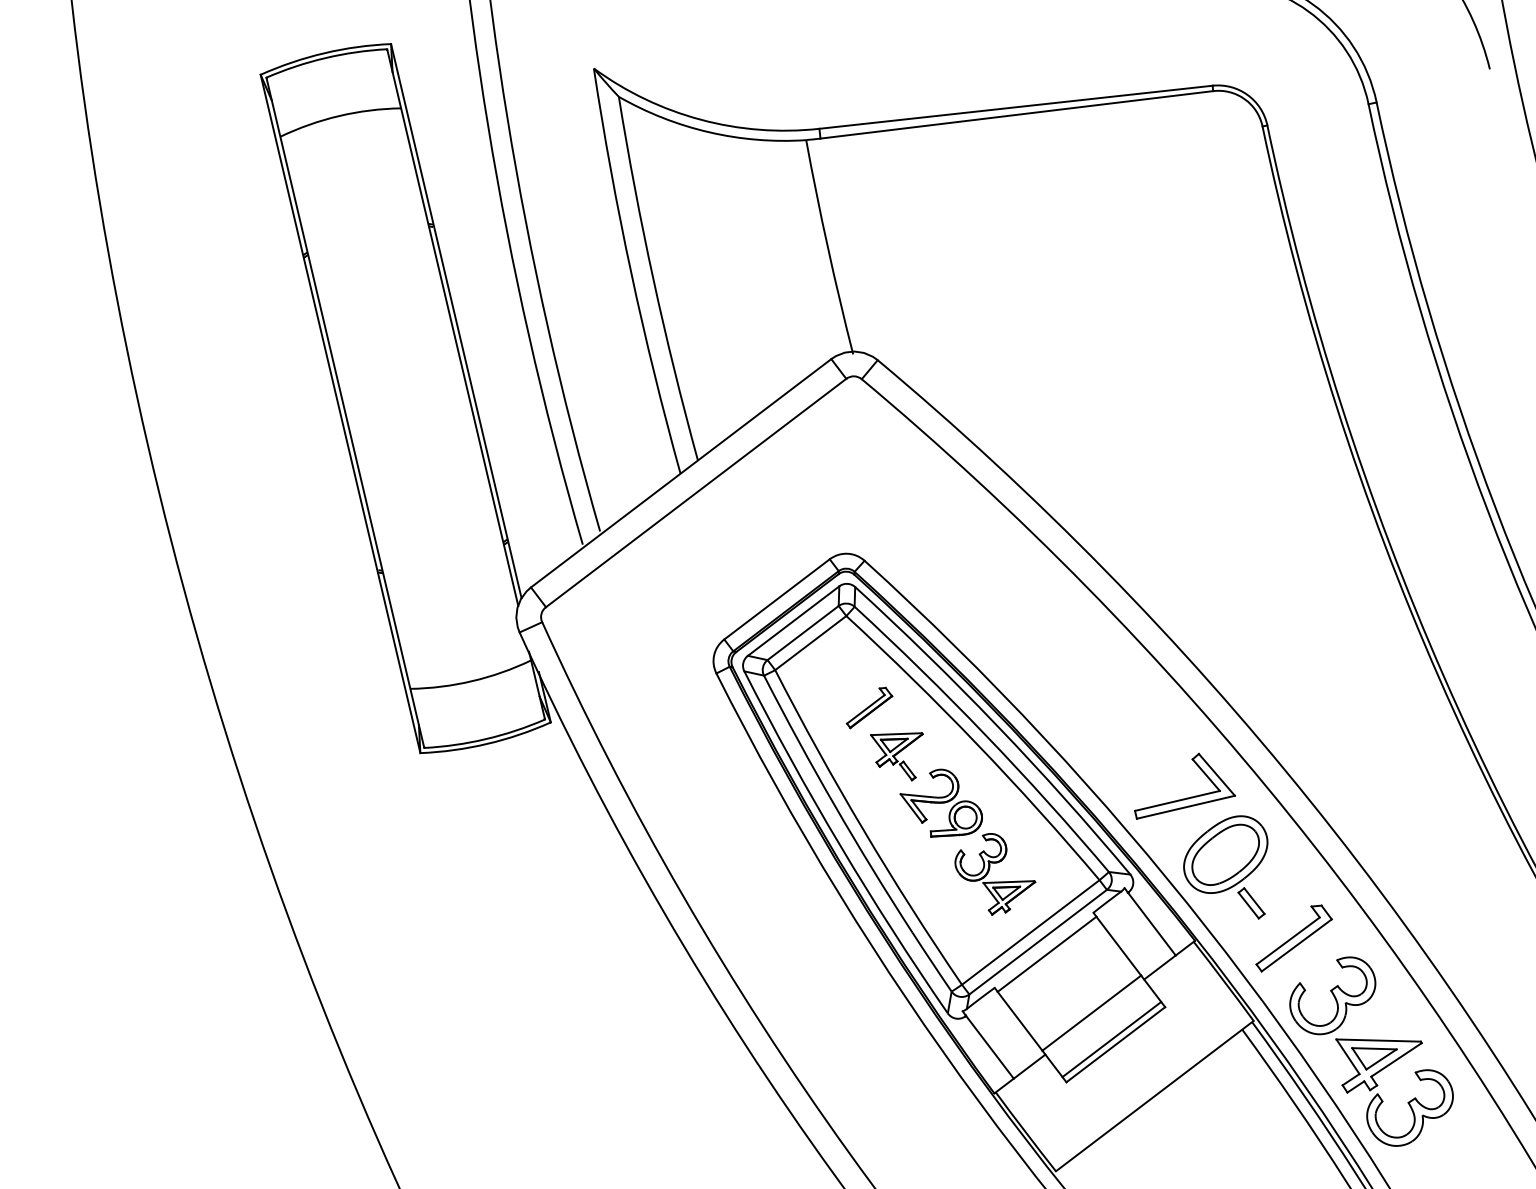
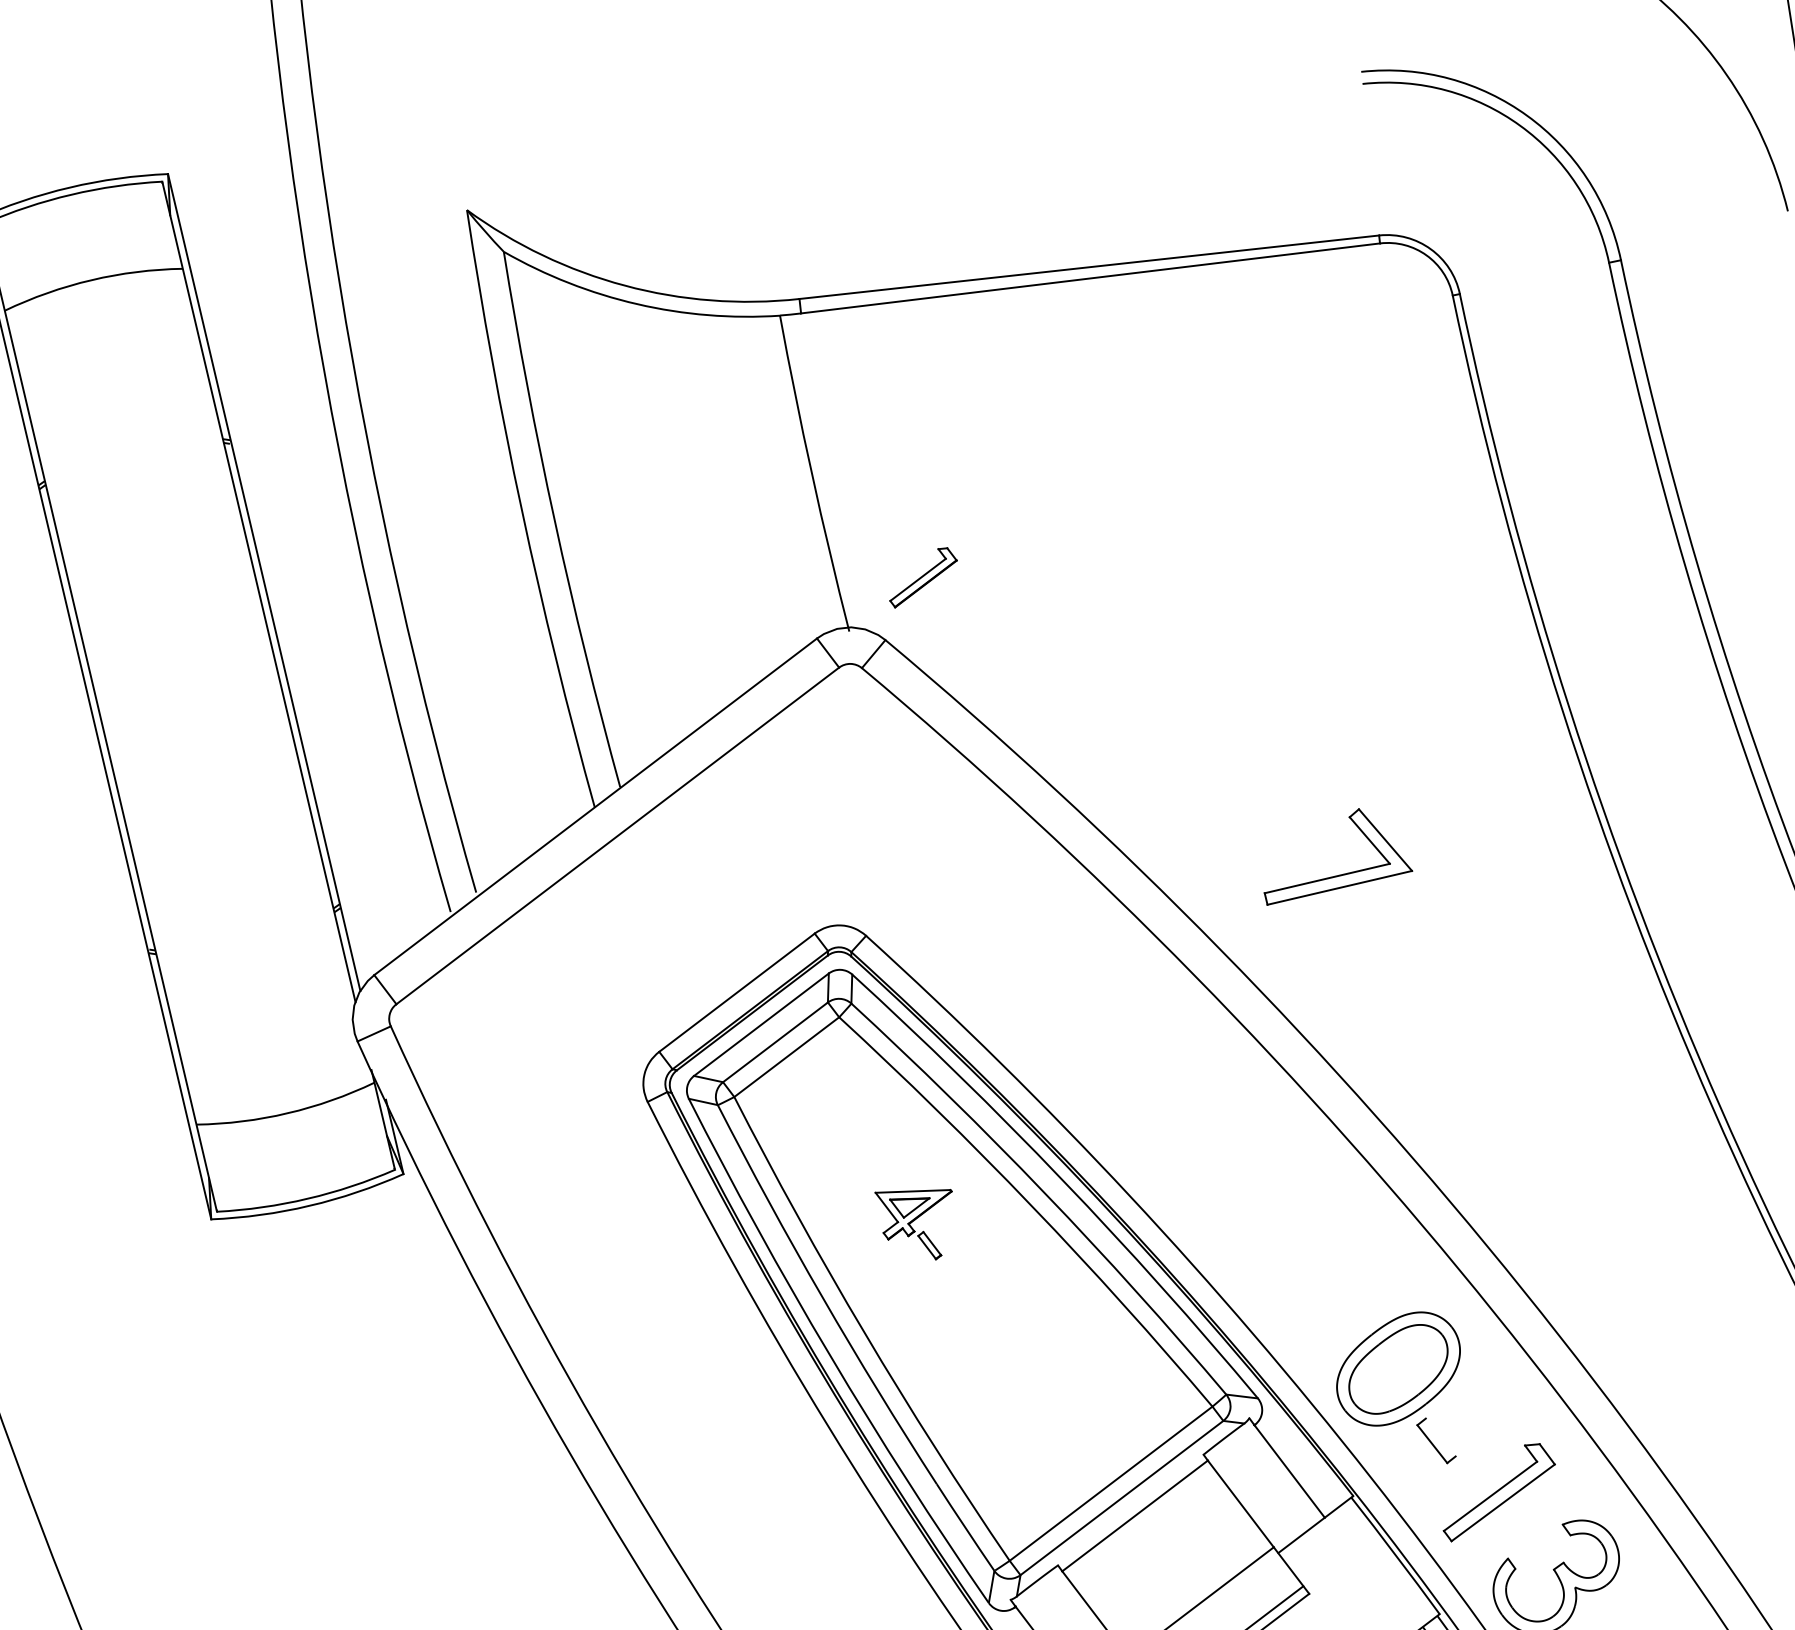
part: (869, 707) -> (923, 577), moved
part: (1186, 797) -> (1340, 873), moved
part: (966, 835) -> (1016, 1340), removed
line: (1254, 900) -> (1440, 1436), removed

